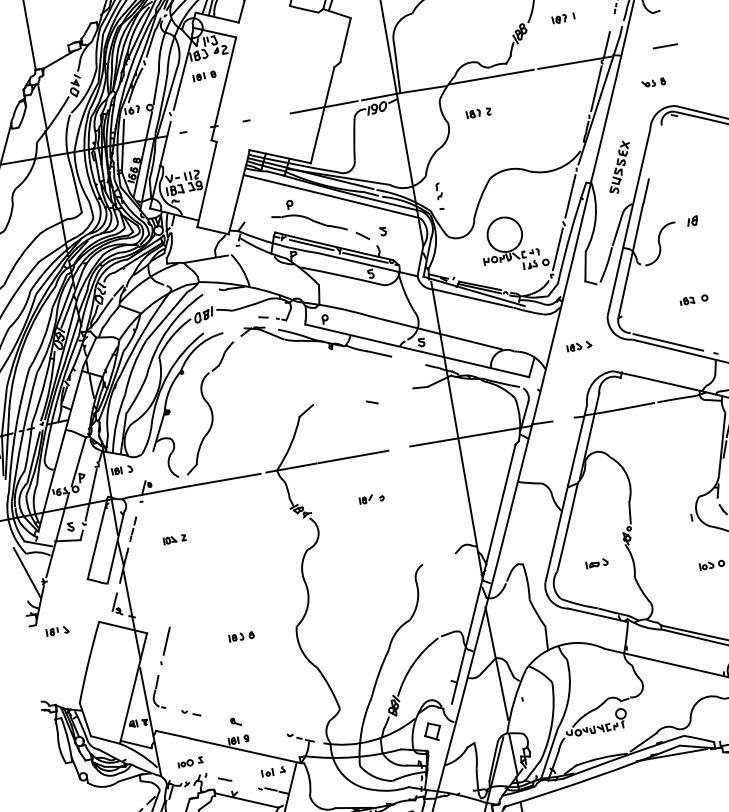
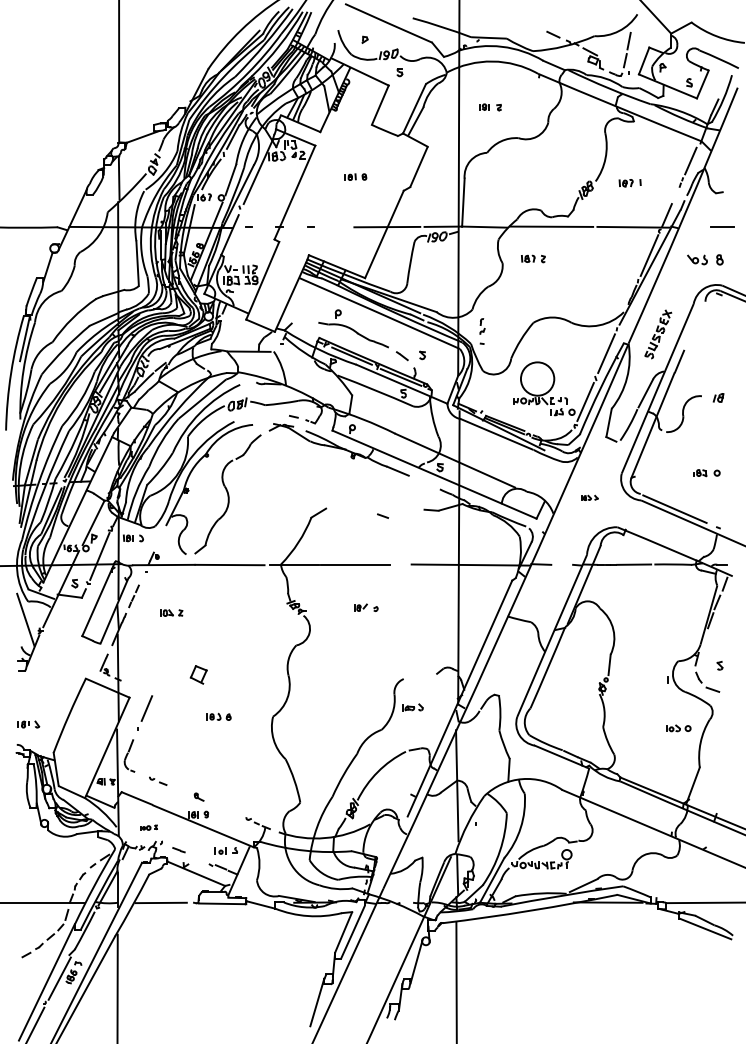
part: (204, 75) -> (355, 176), moved
part: (653, 82) -> (704, 259), size x1.6
part: (579, 345) -> (589, 497), size x0.7
part: (596, 563) -> (412, 707), moved
part: (57, 631) -> (28, 724), moved
part: (432, 731) -> (198, 674), moved
part: (189, 762) -> (148, 827), size x0.7

